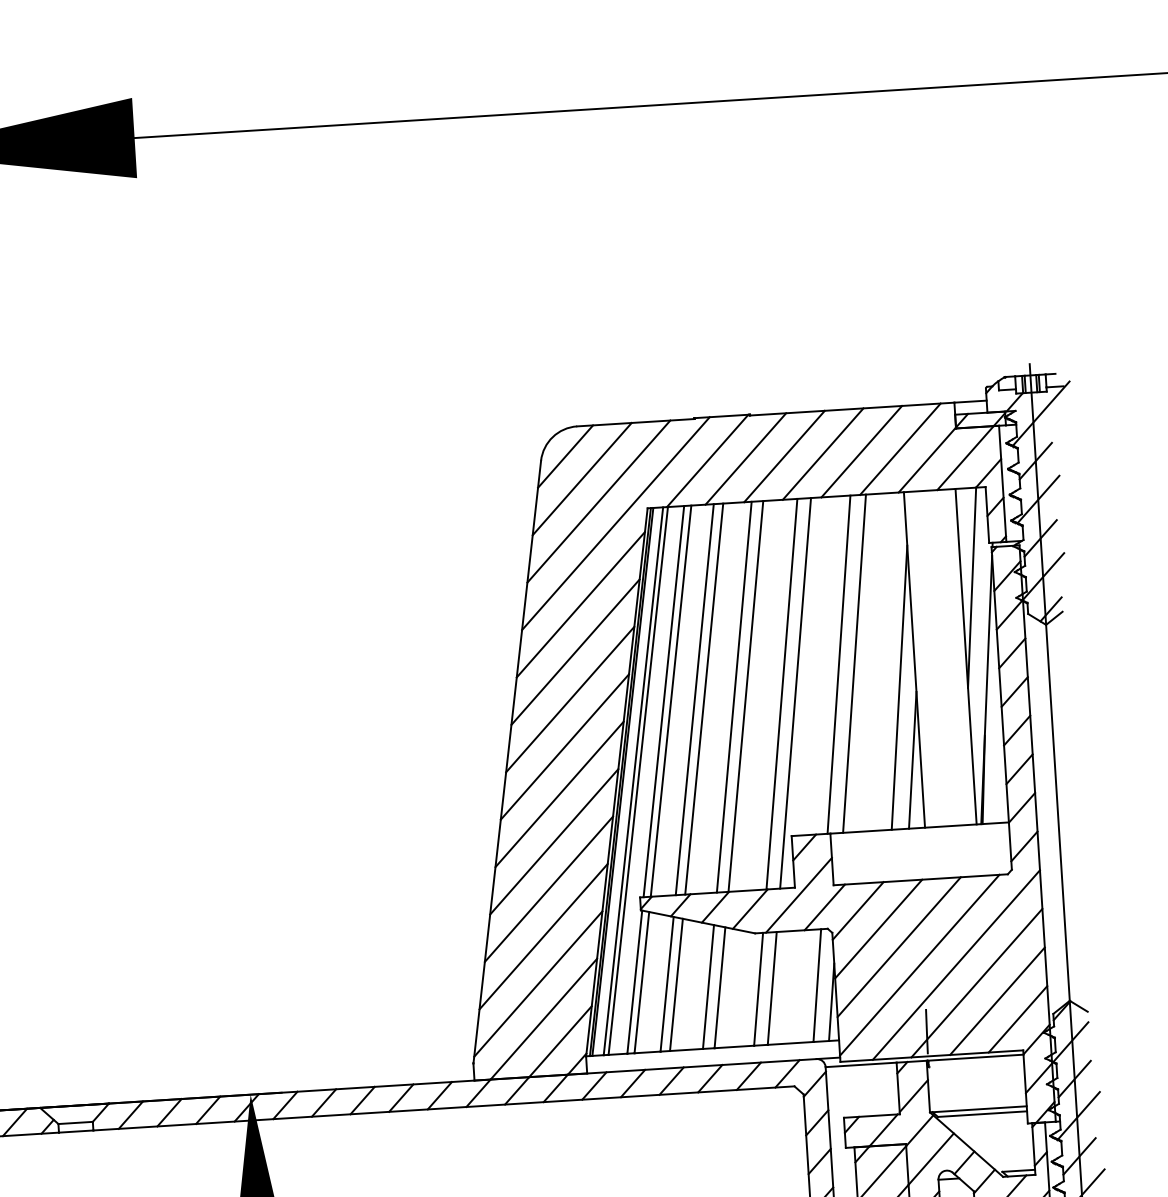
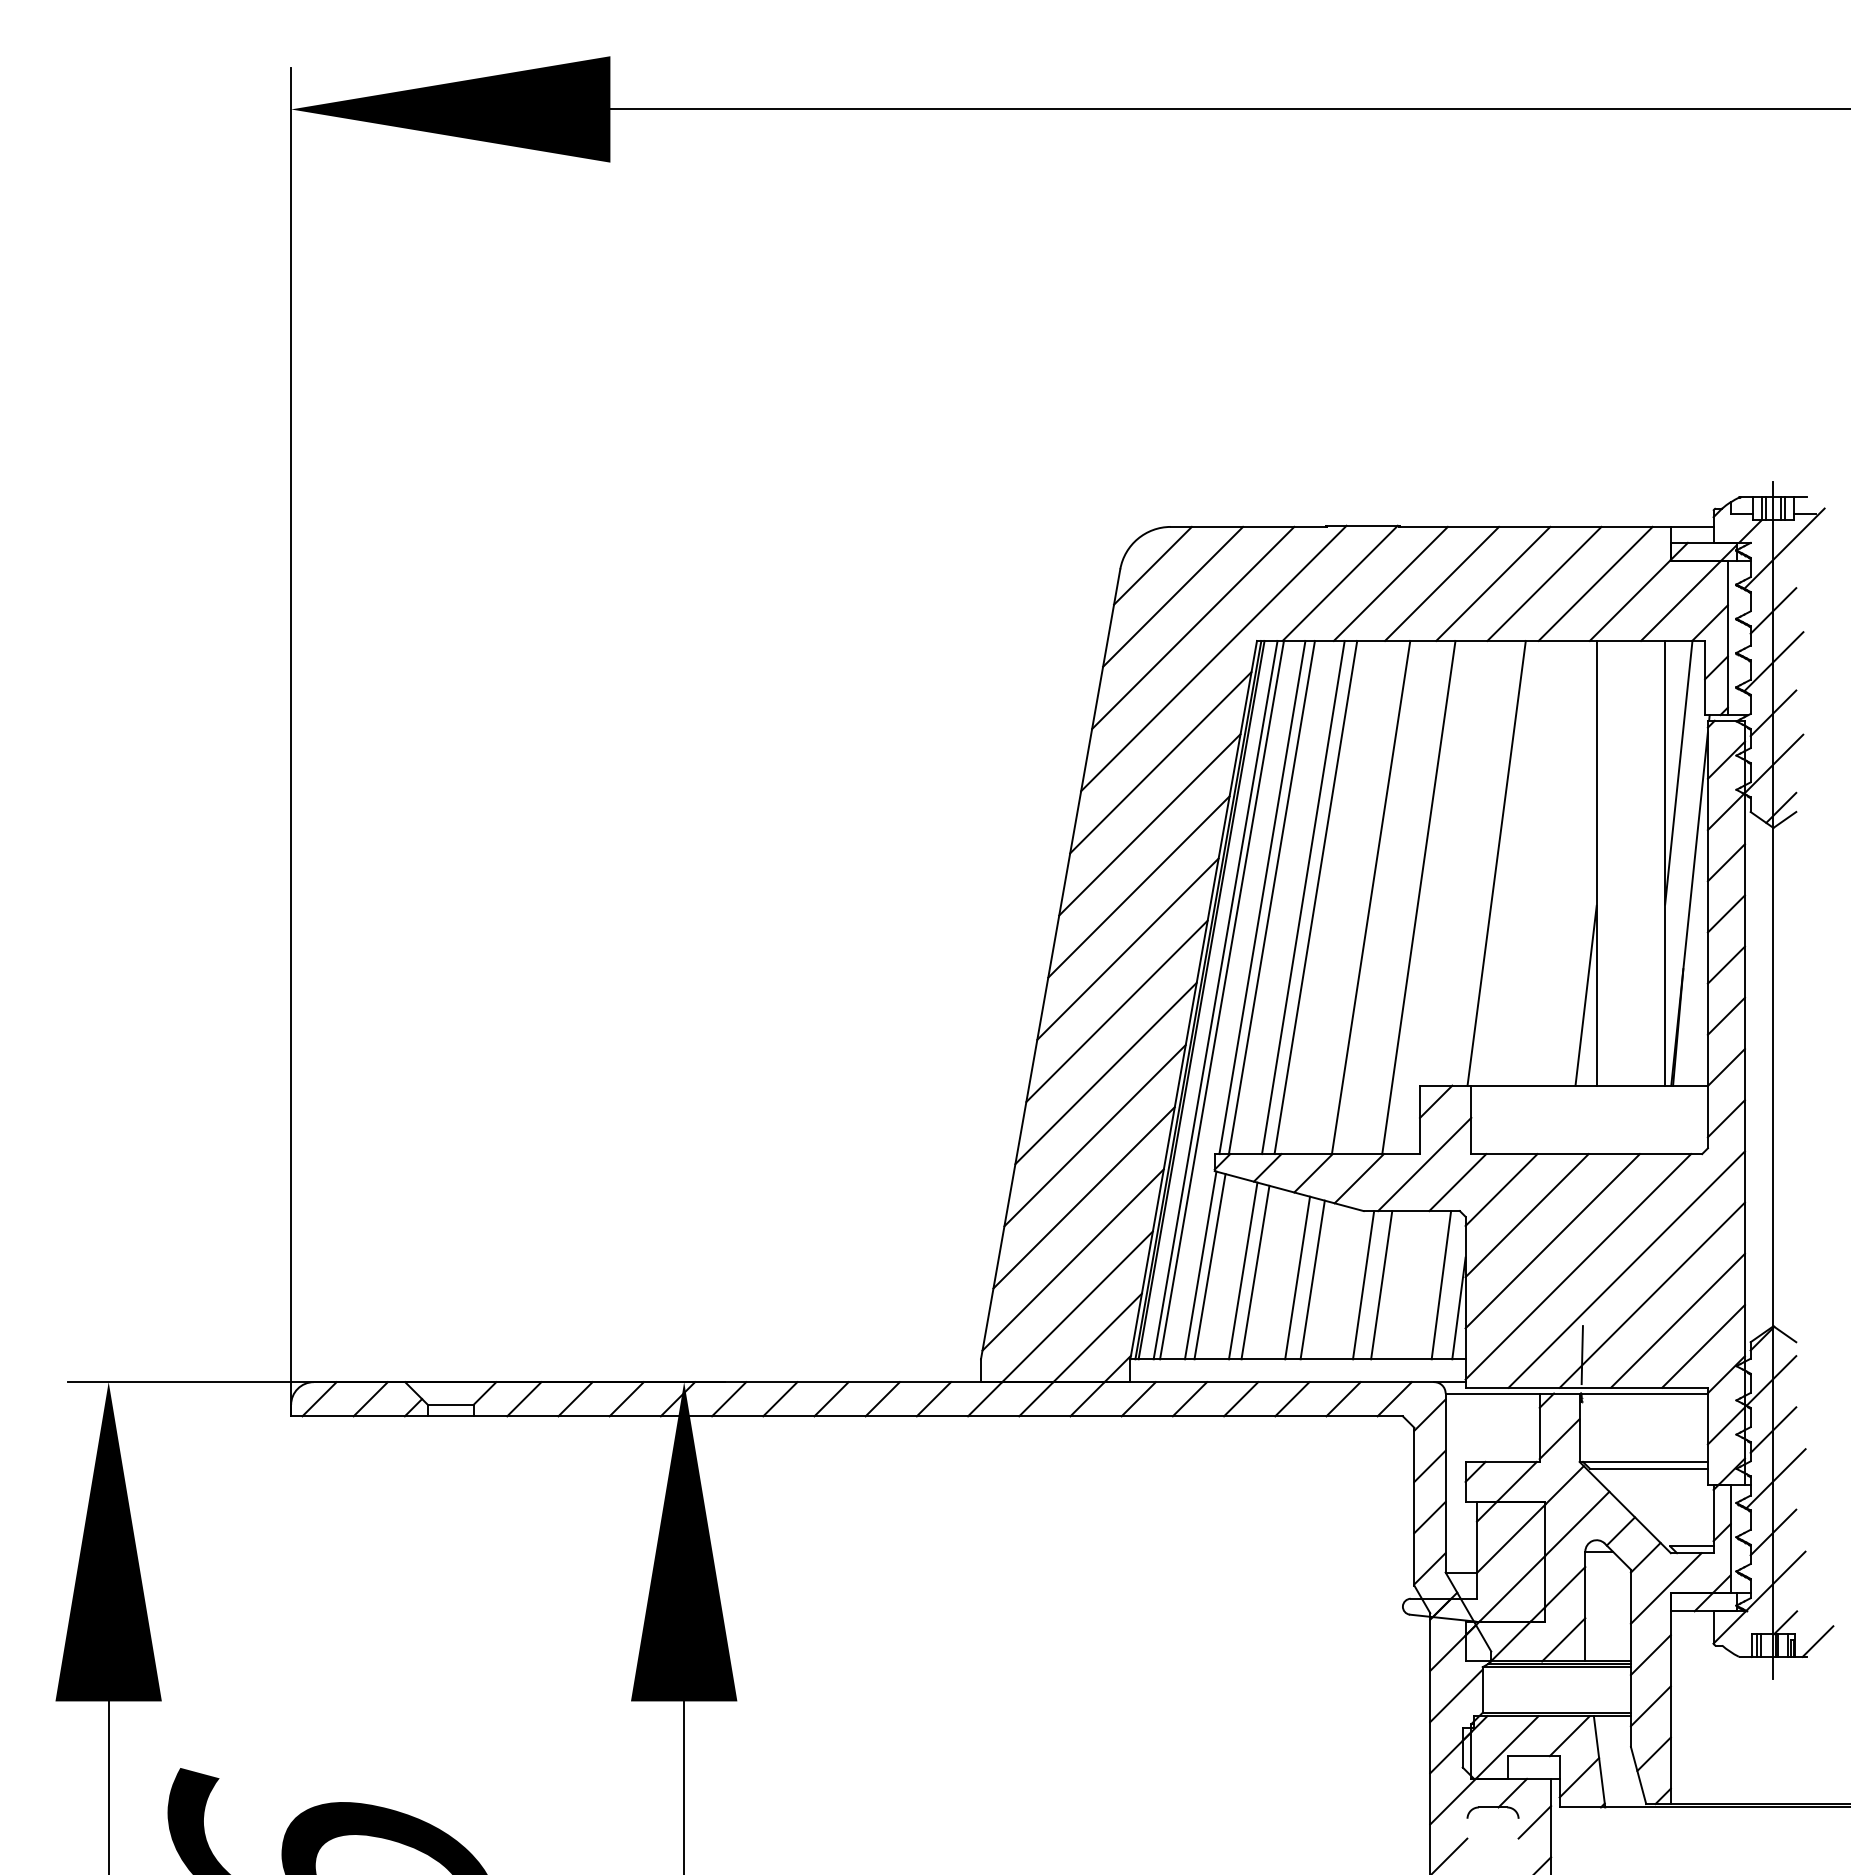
line: (854, 663) -> (1517, 862), removed
line: (899, 687) -> (1574, 898), removed
line: (795, 693) -> (1436, 897), removed
line: (734, 697) -> (1355, 897), removed

